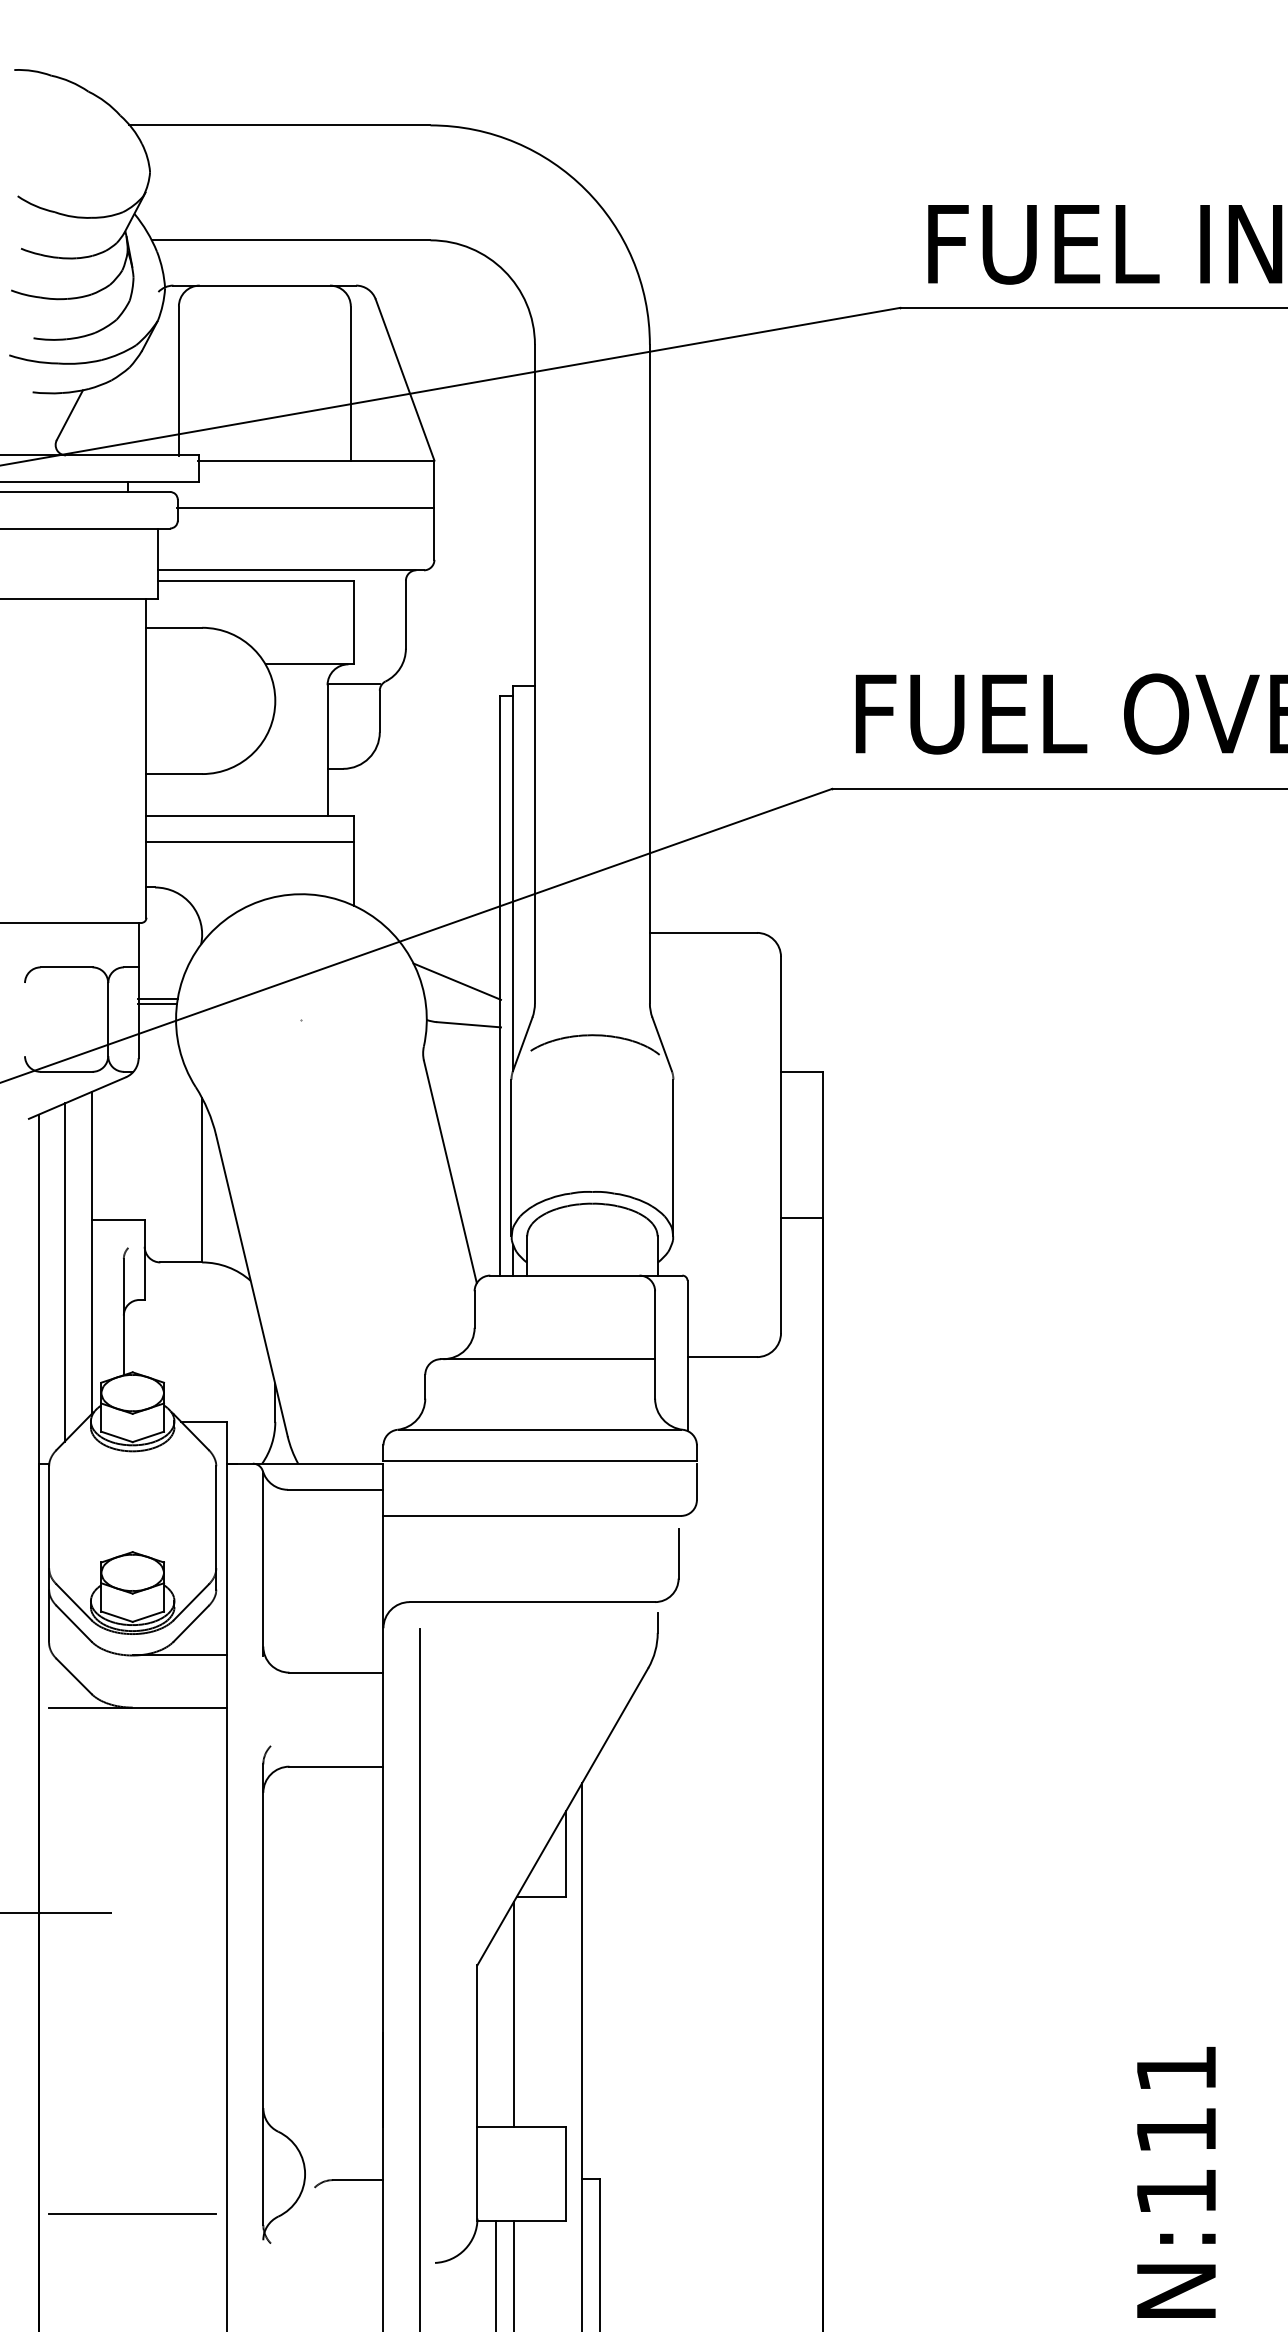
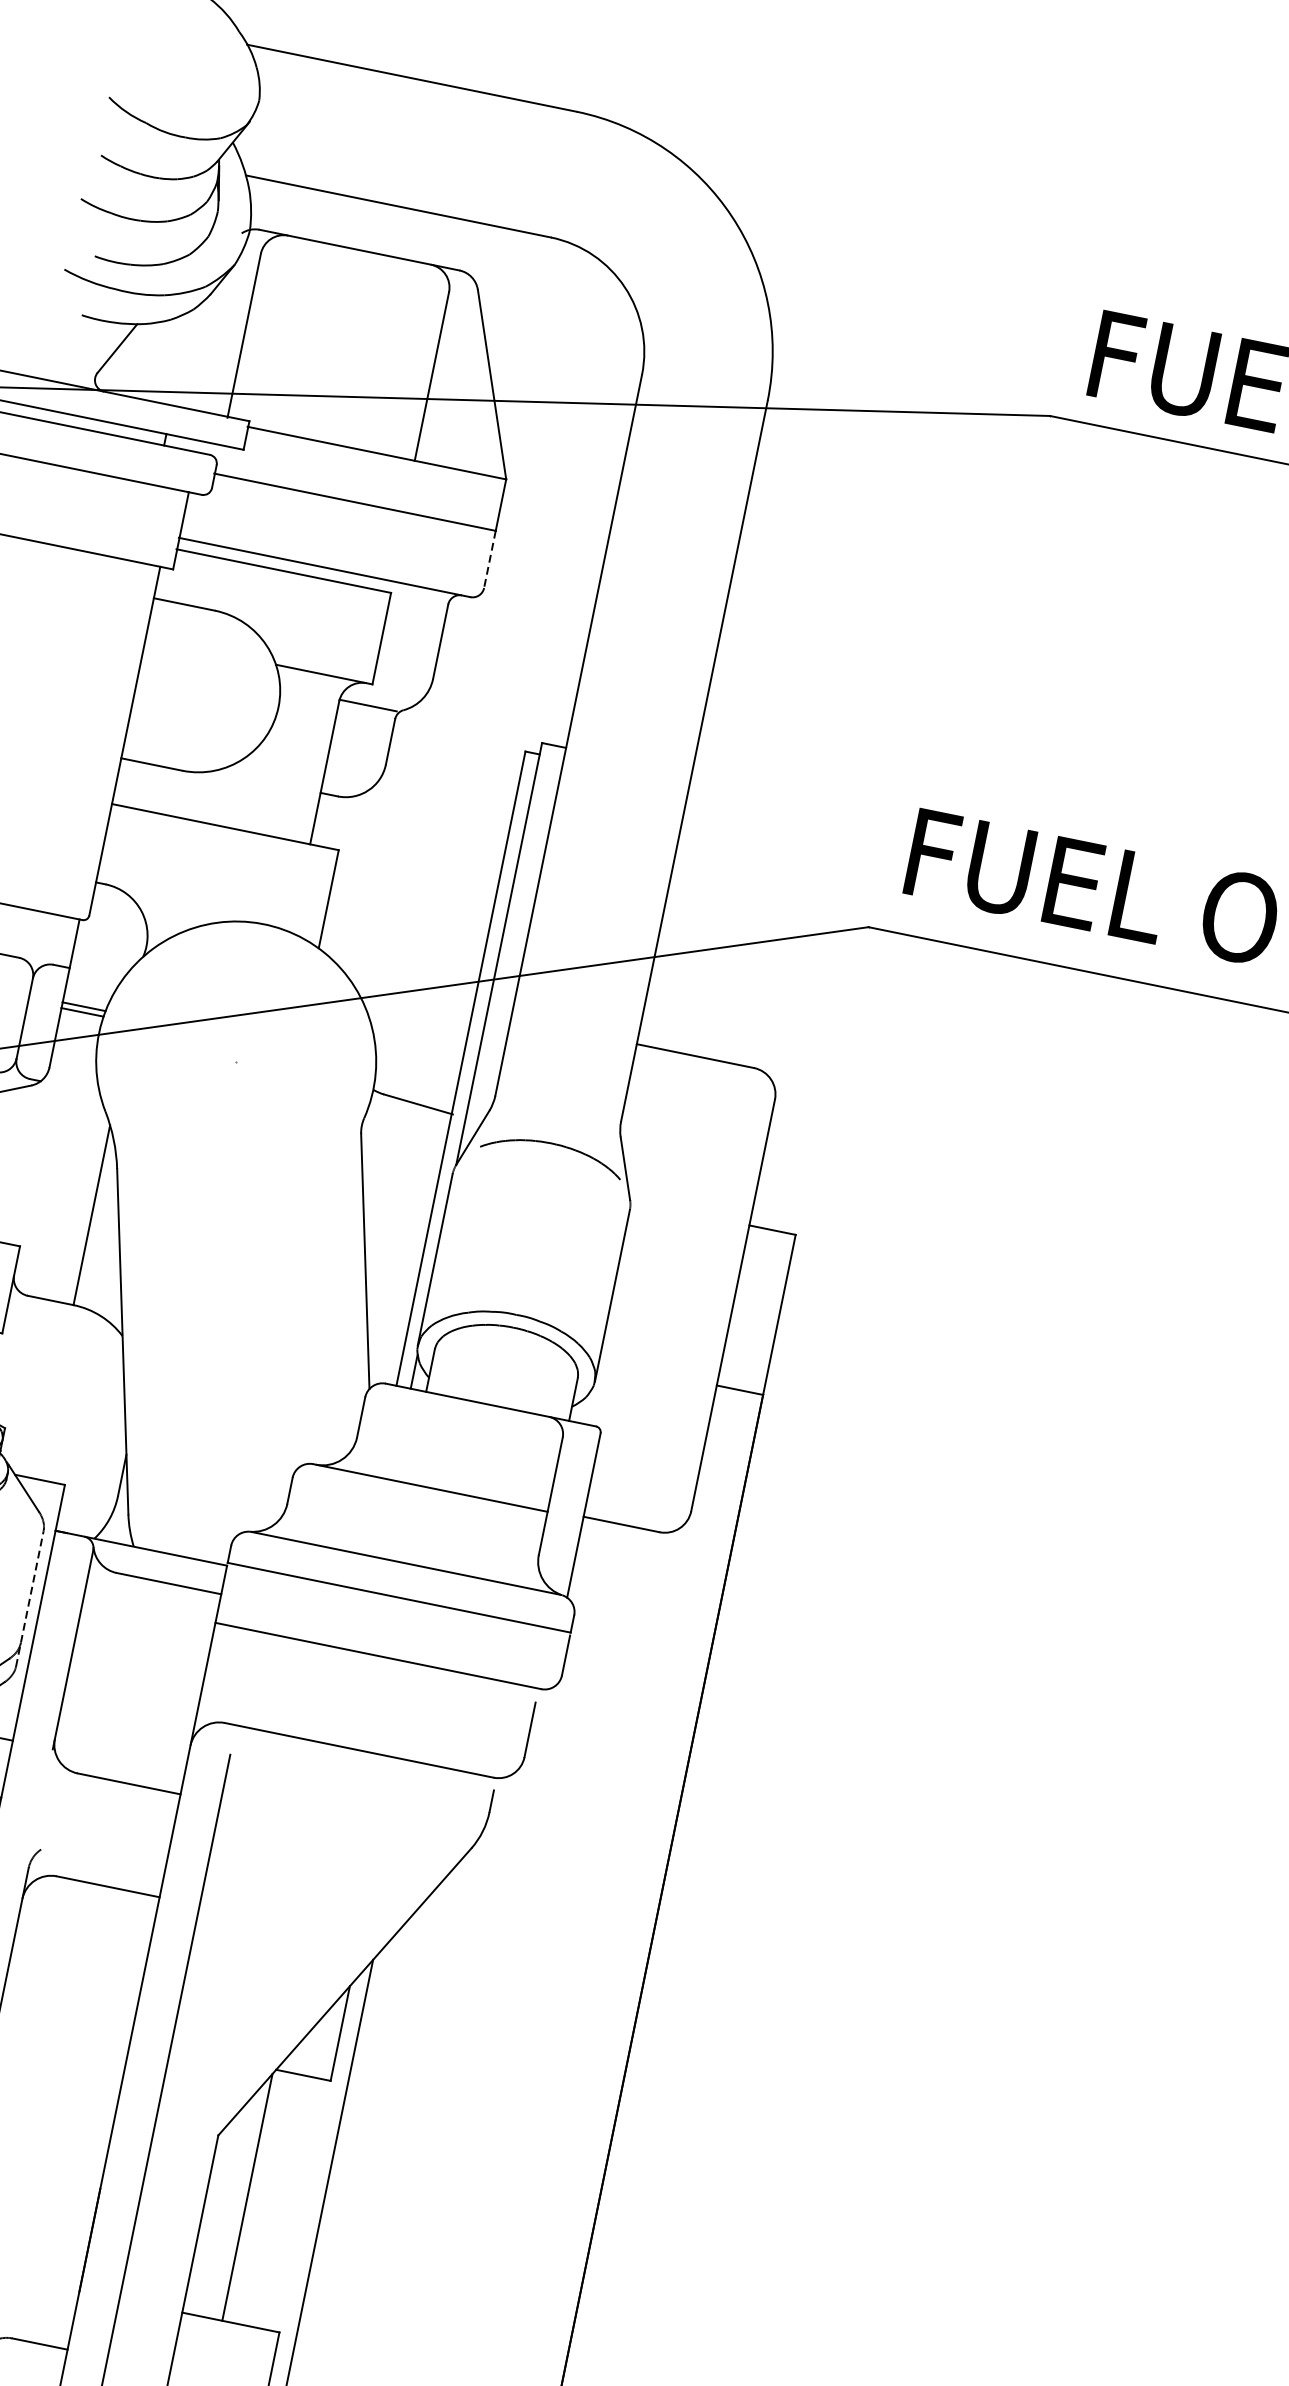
line: (434, 534) -> (489, 560), solid -> dashed
line: (249, 842) -> (218, 856), removed
line: (457, 981) -> (415, 1054), removed
line: (216, 1528) -> (29, 1599), solid -> dashed

